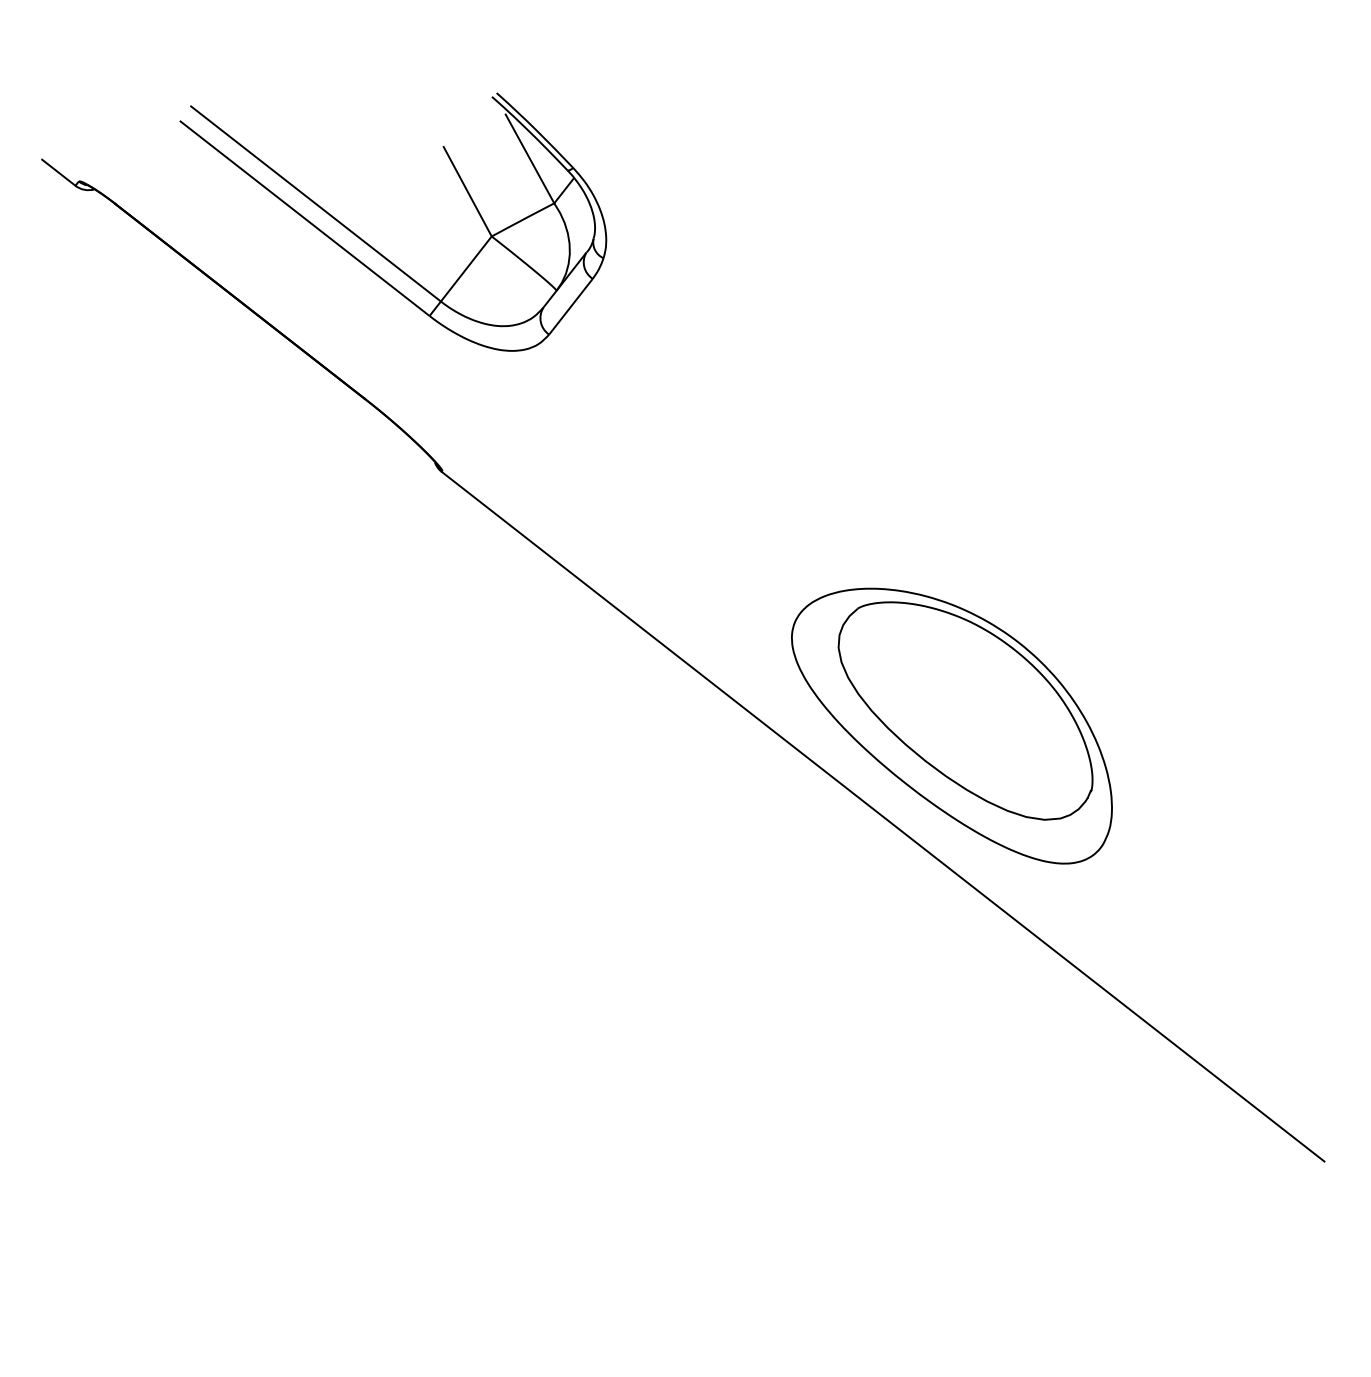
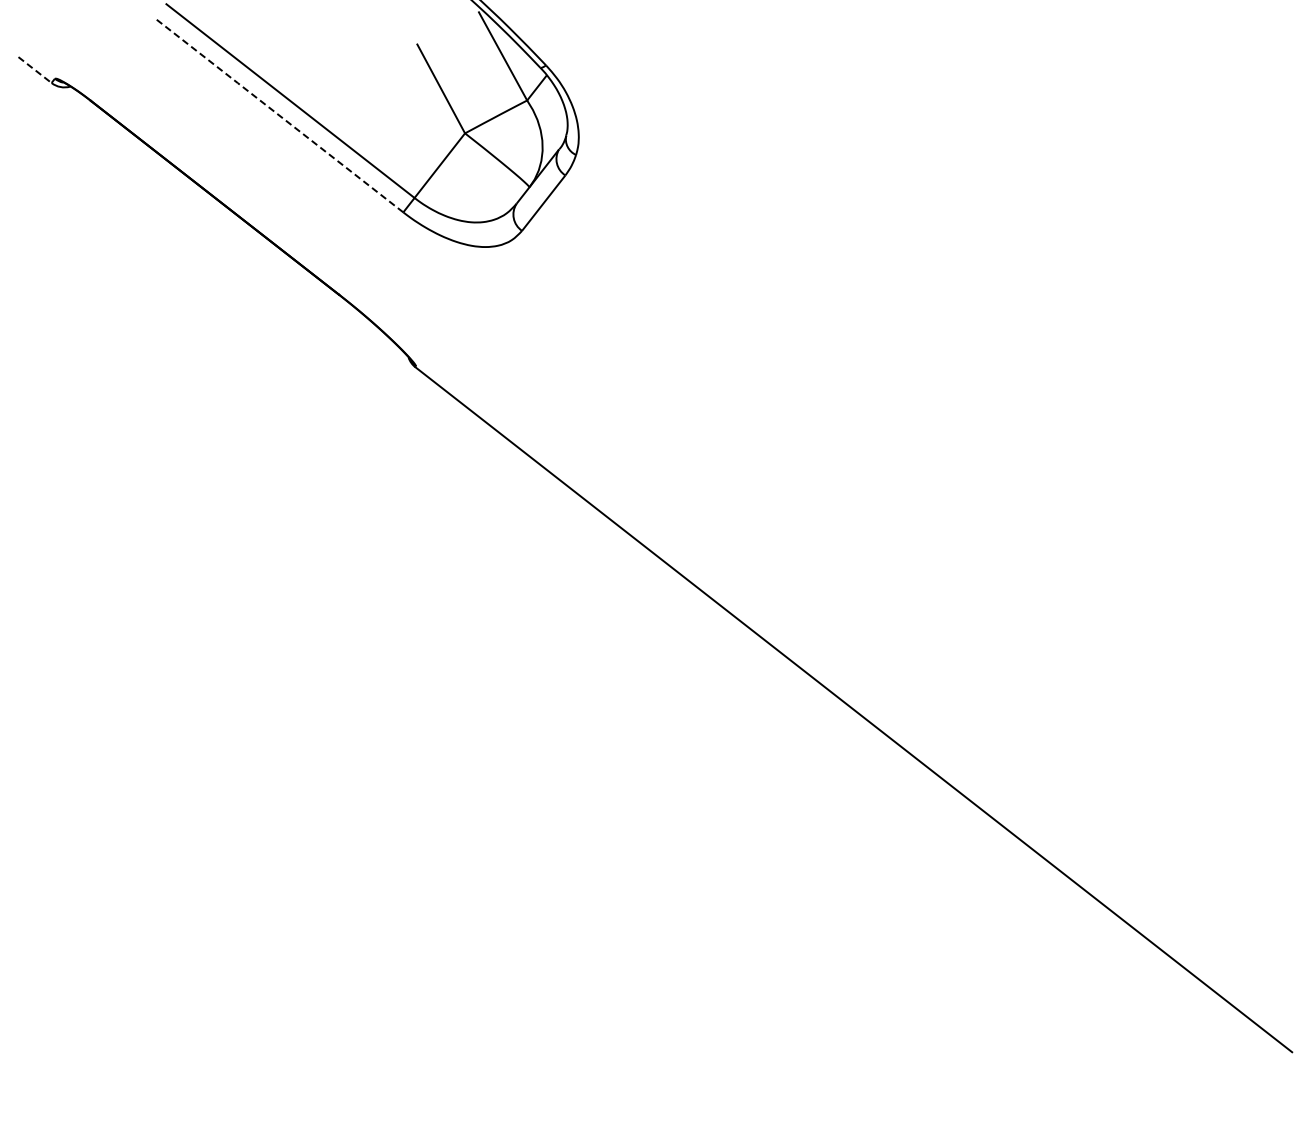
line: (59, 173) -> (35, 70), solid -> dashed
line: (304, 218) -> (279, 115), solid -> dashed
part: (951, 725) -> (921, 619), removed

